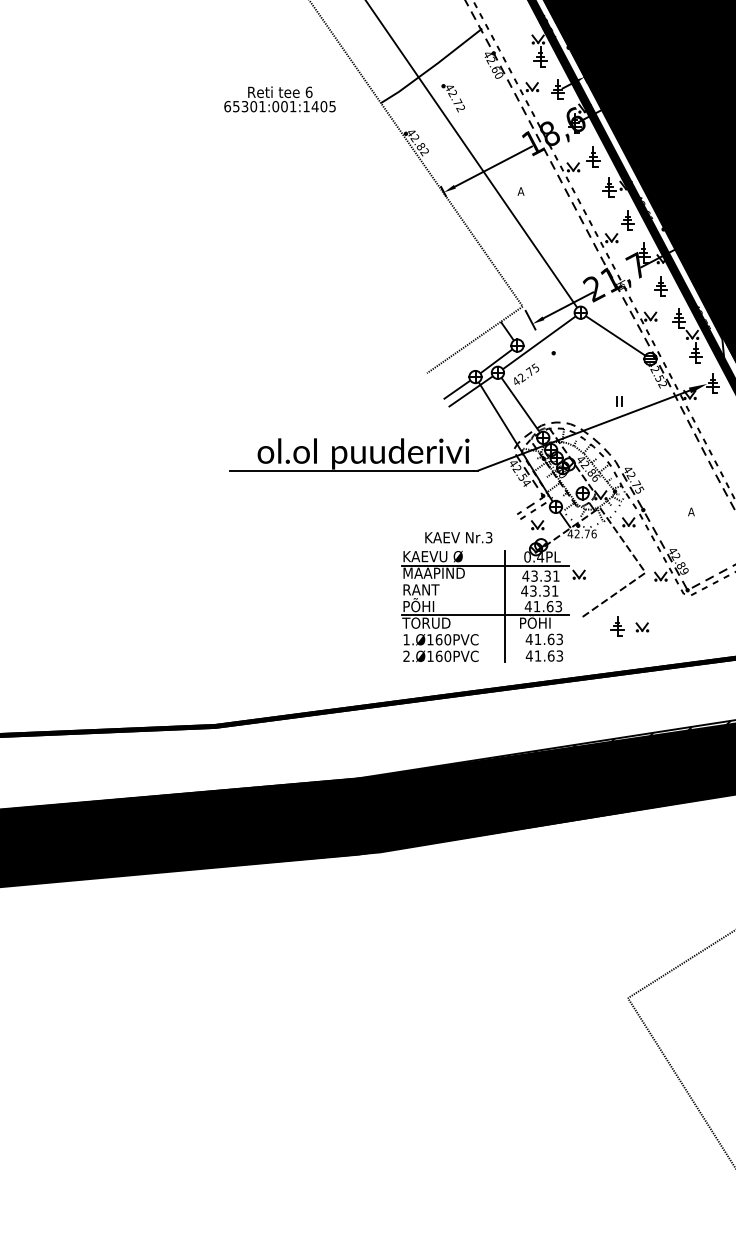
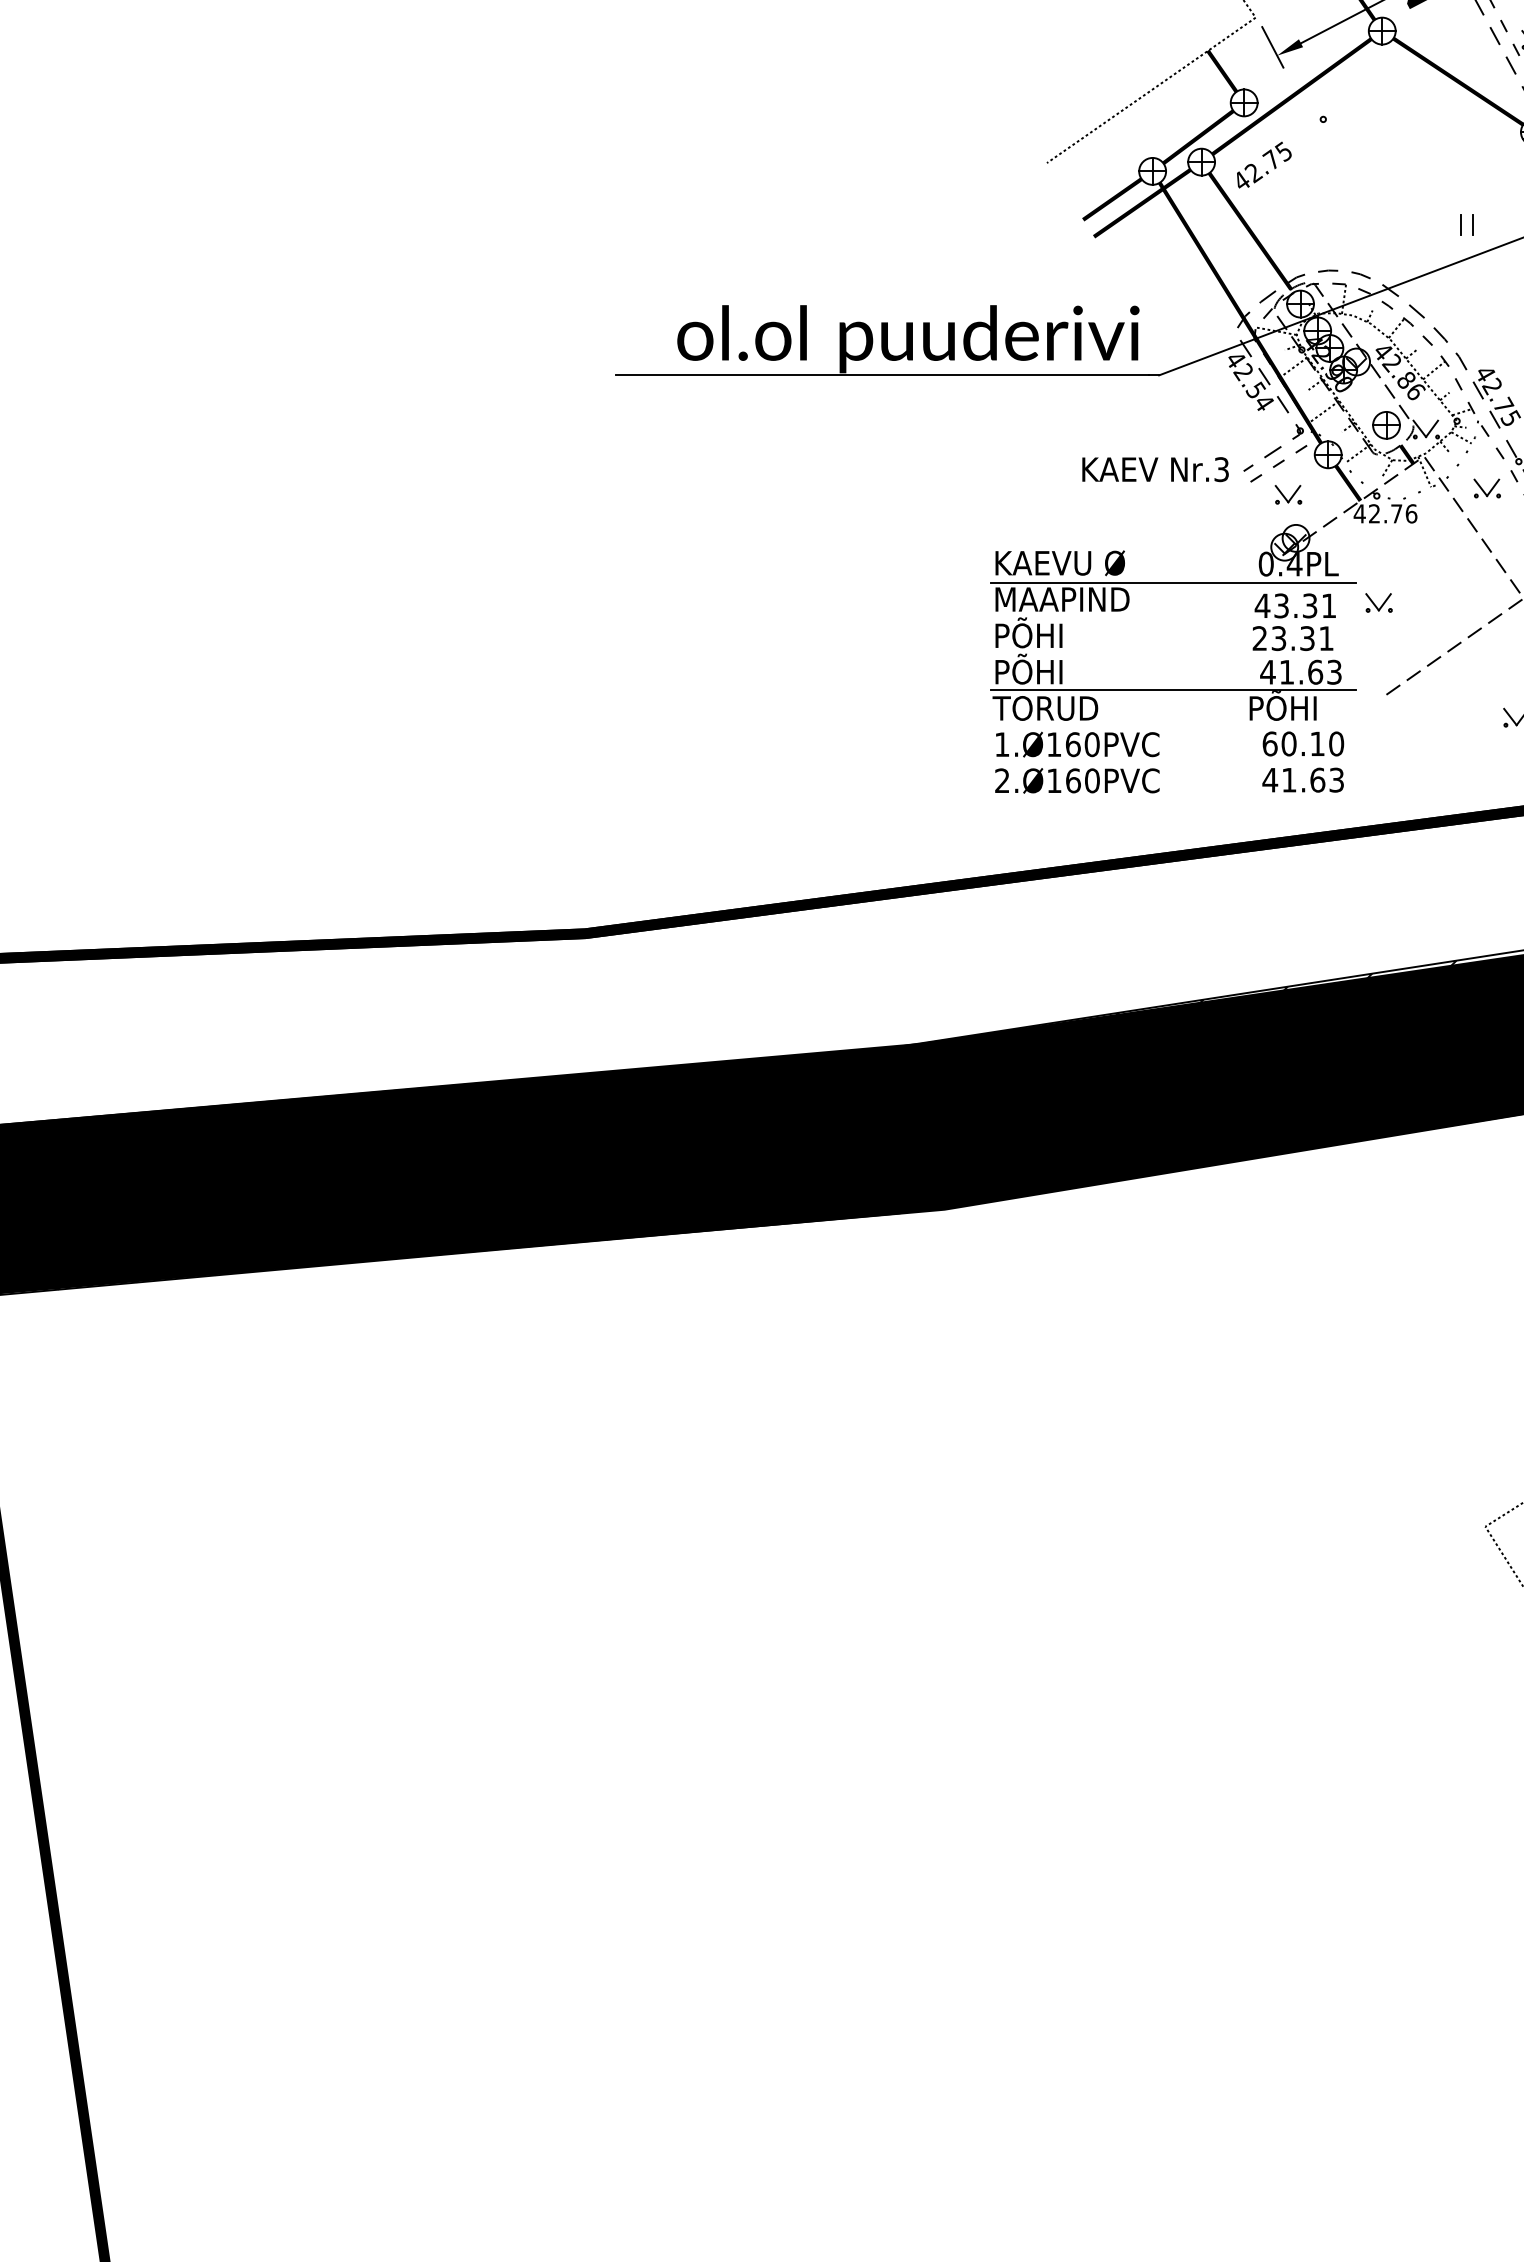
text: (458, 537) -> (1154, 469), moved
text: (422, 588) -> (1037, 632), RANT -> PÕHI
text: (524, 590) -> (1259, 637), 43.31 -> 23.31
line: (504, 605) -> (1215, 669), removed
part: (617, 626) -> (1462, 715), removed
text: (544, 639) -> (1303, 744), 41.63 -> 60.10

